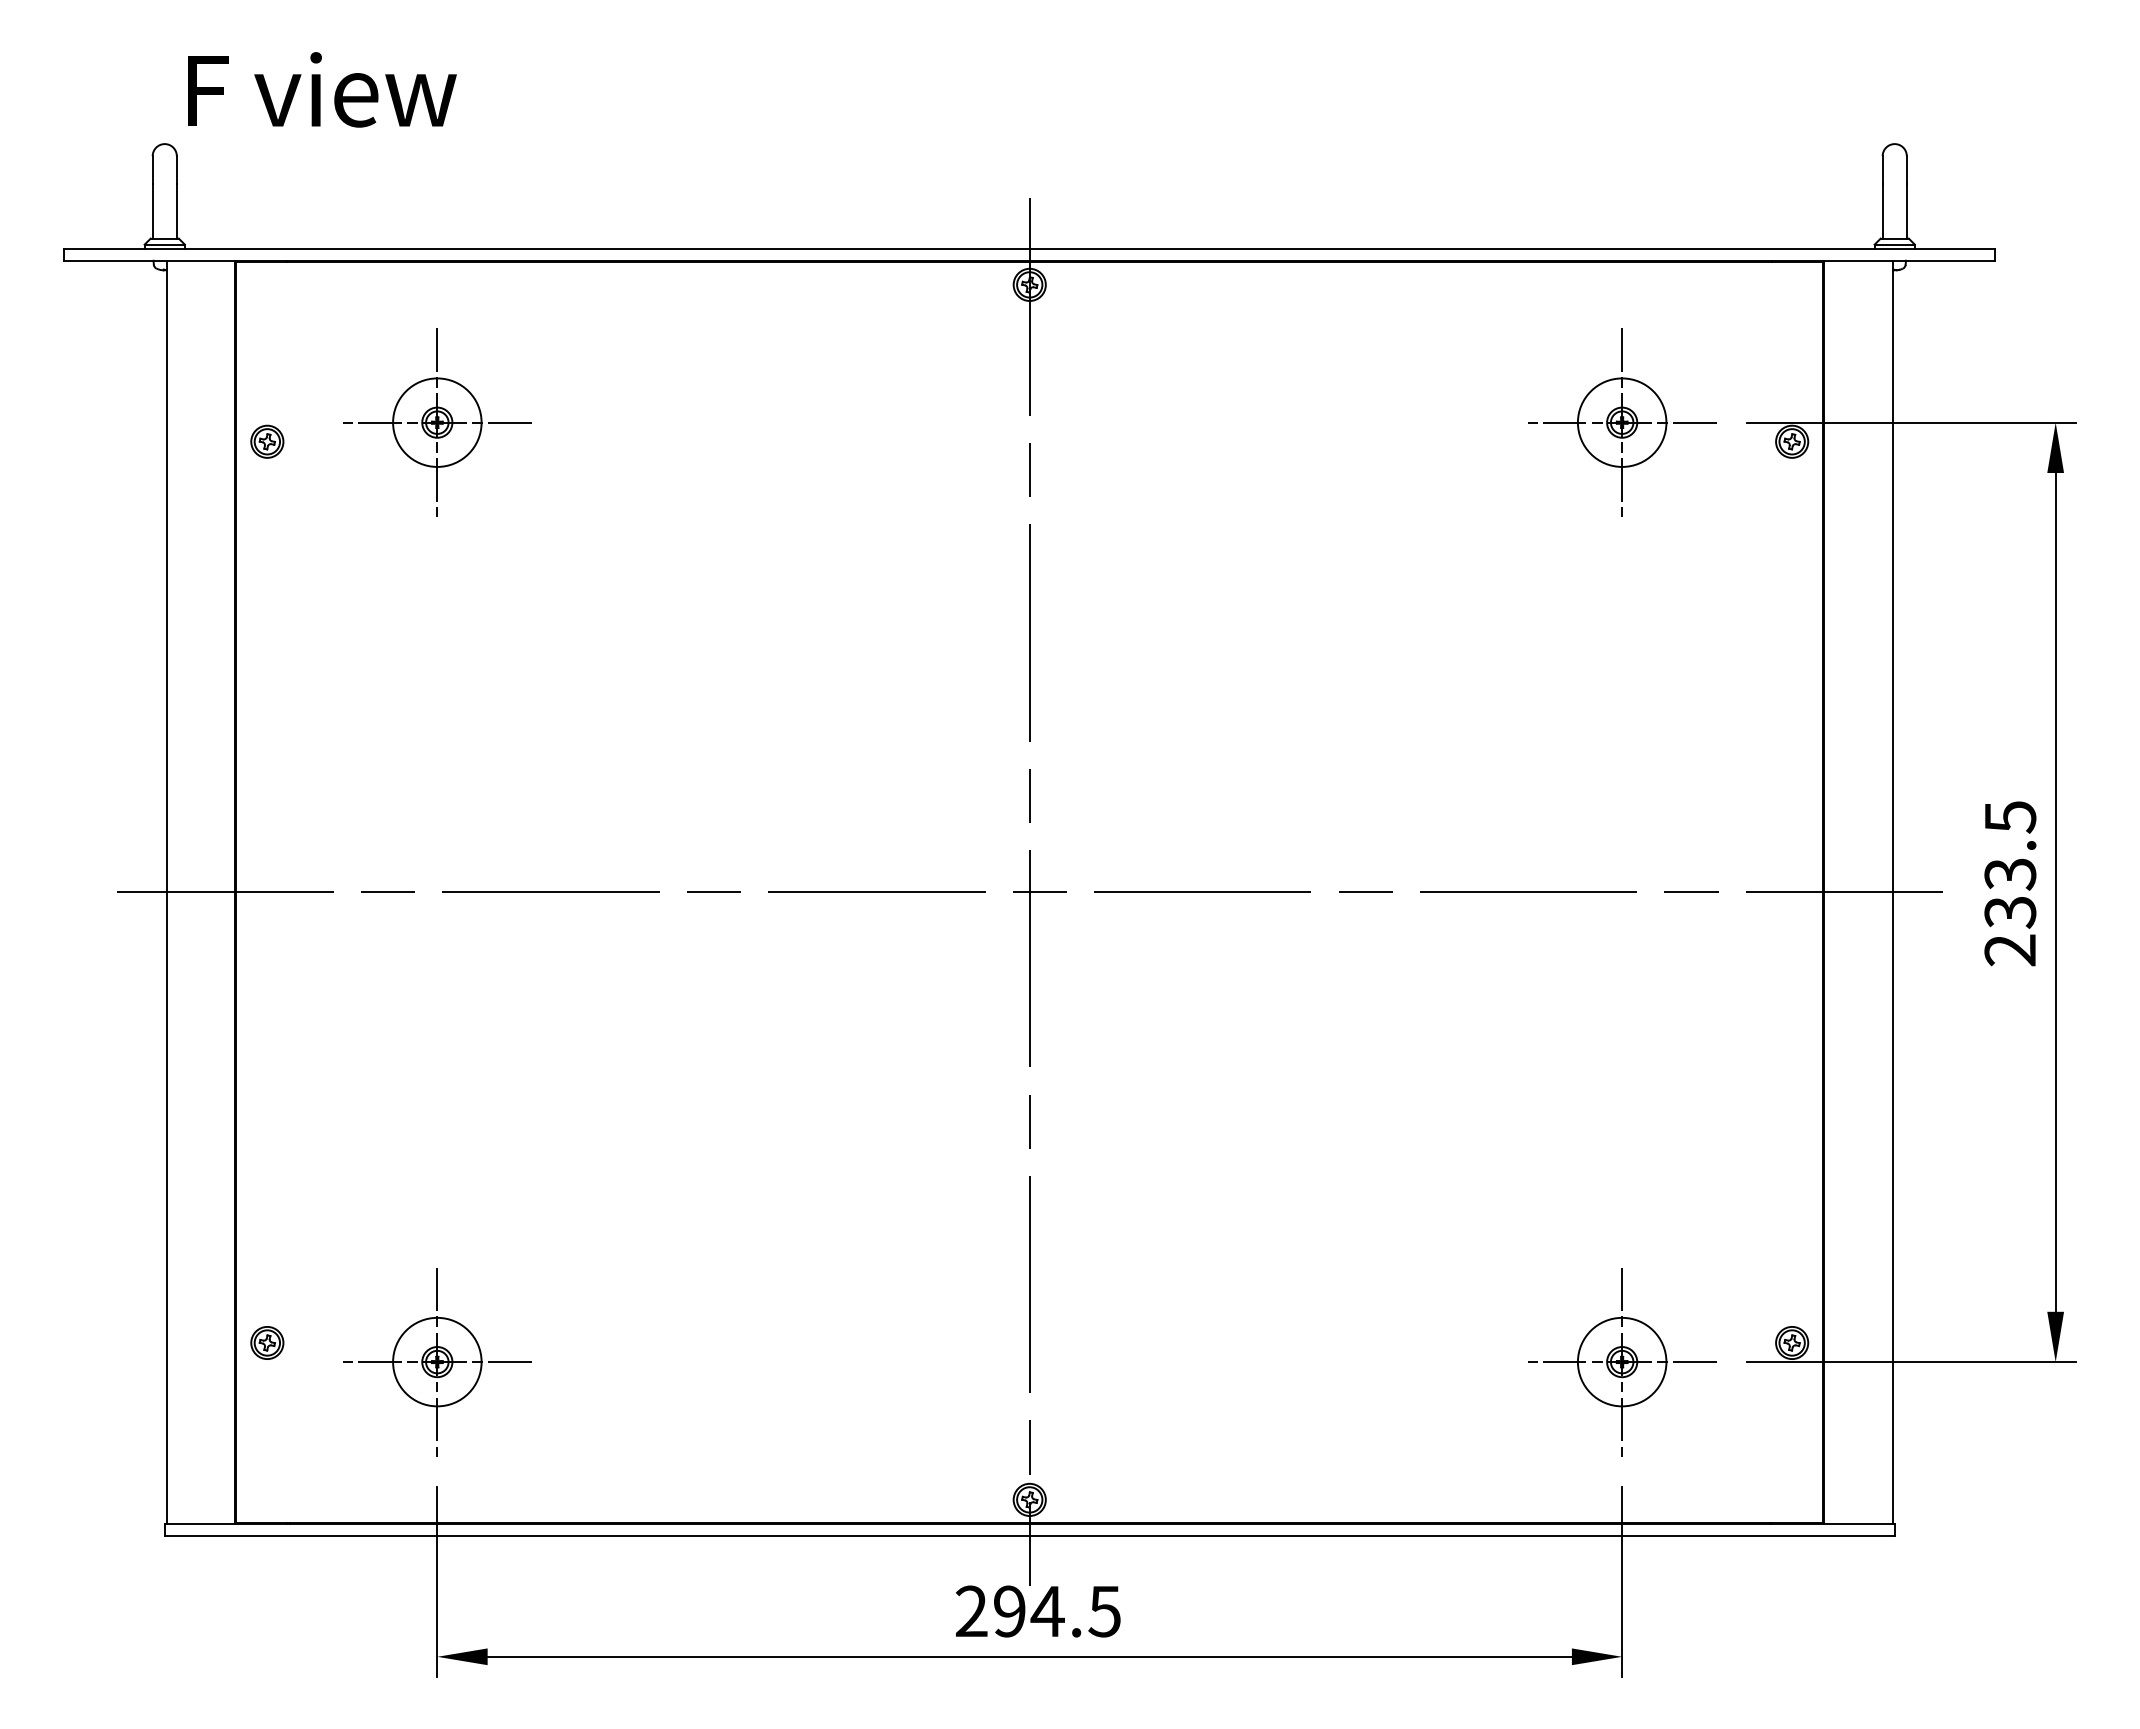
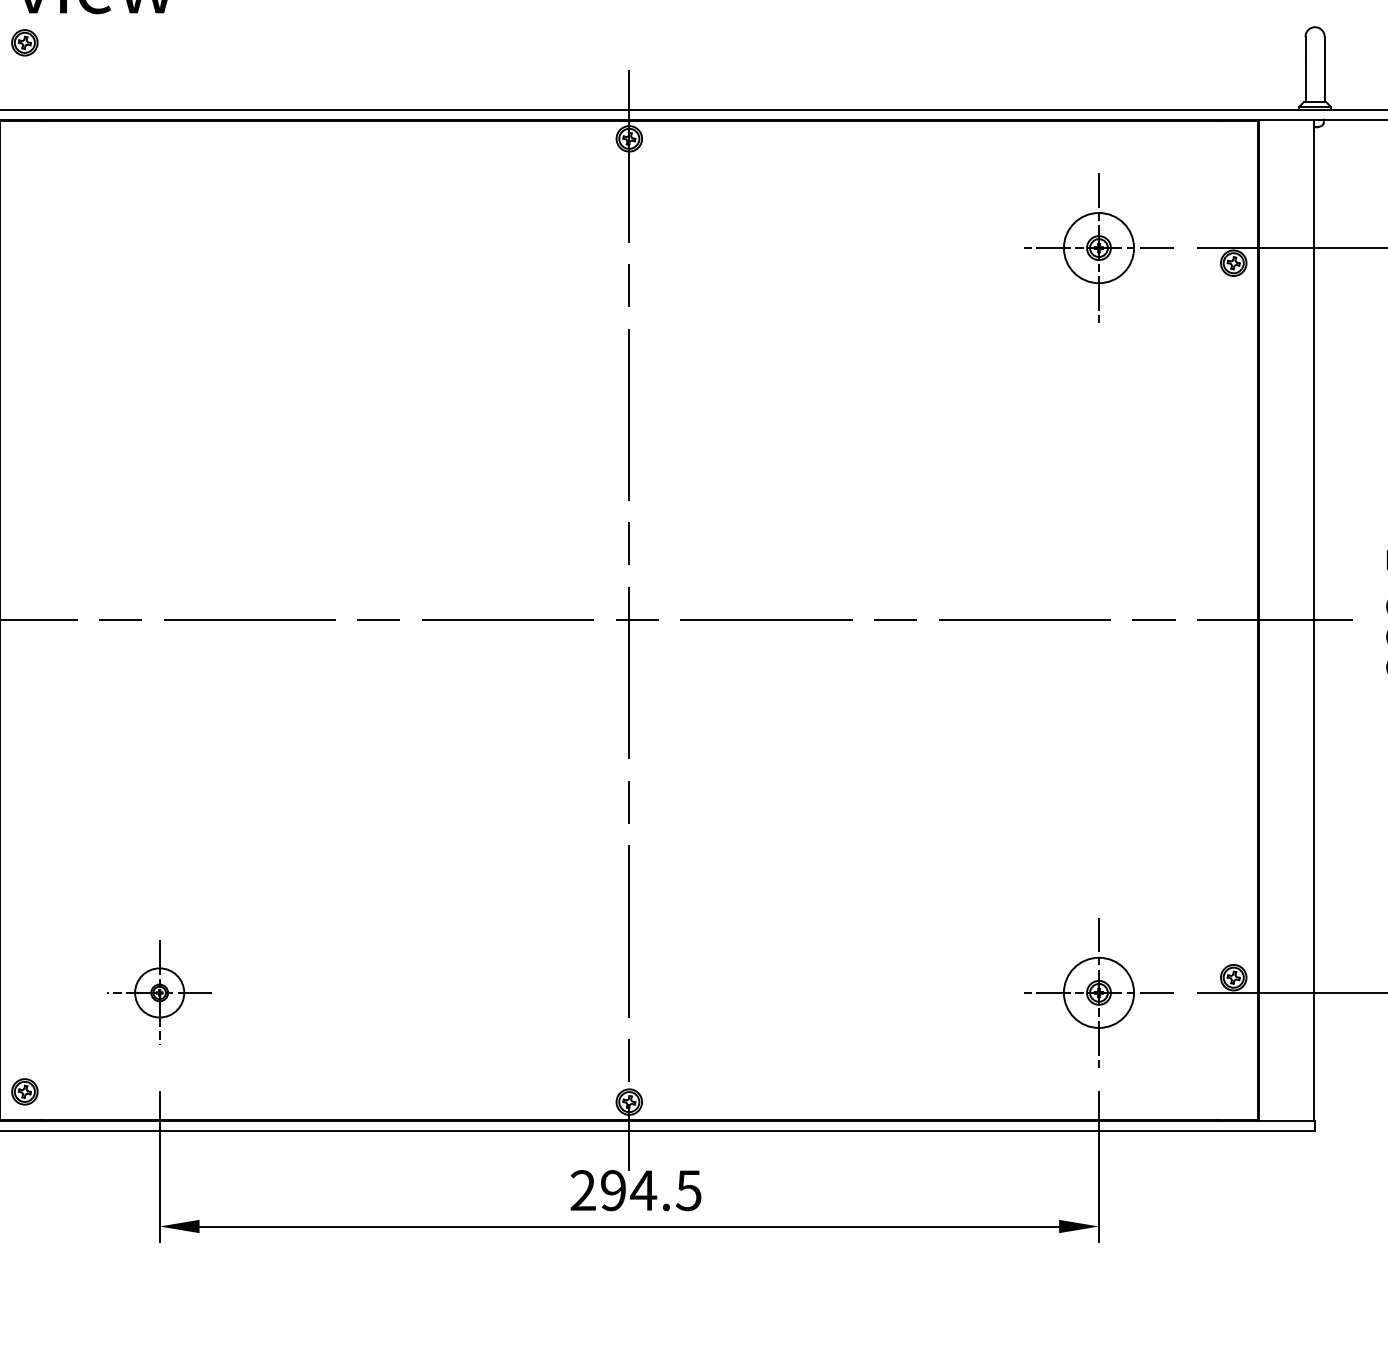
part: (437, 422) -> (159, 247), removed
part: (267, 441) -> (25, 42), moved
part: (267, 1342) -> (25, 1091), moved
part: (437, 1362) -> (159, 993), size x0.7

